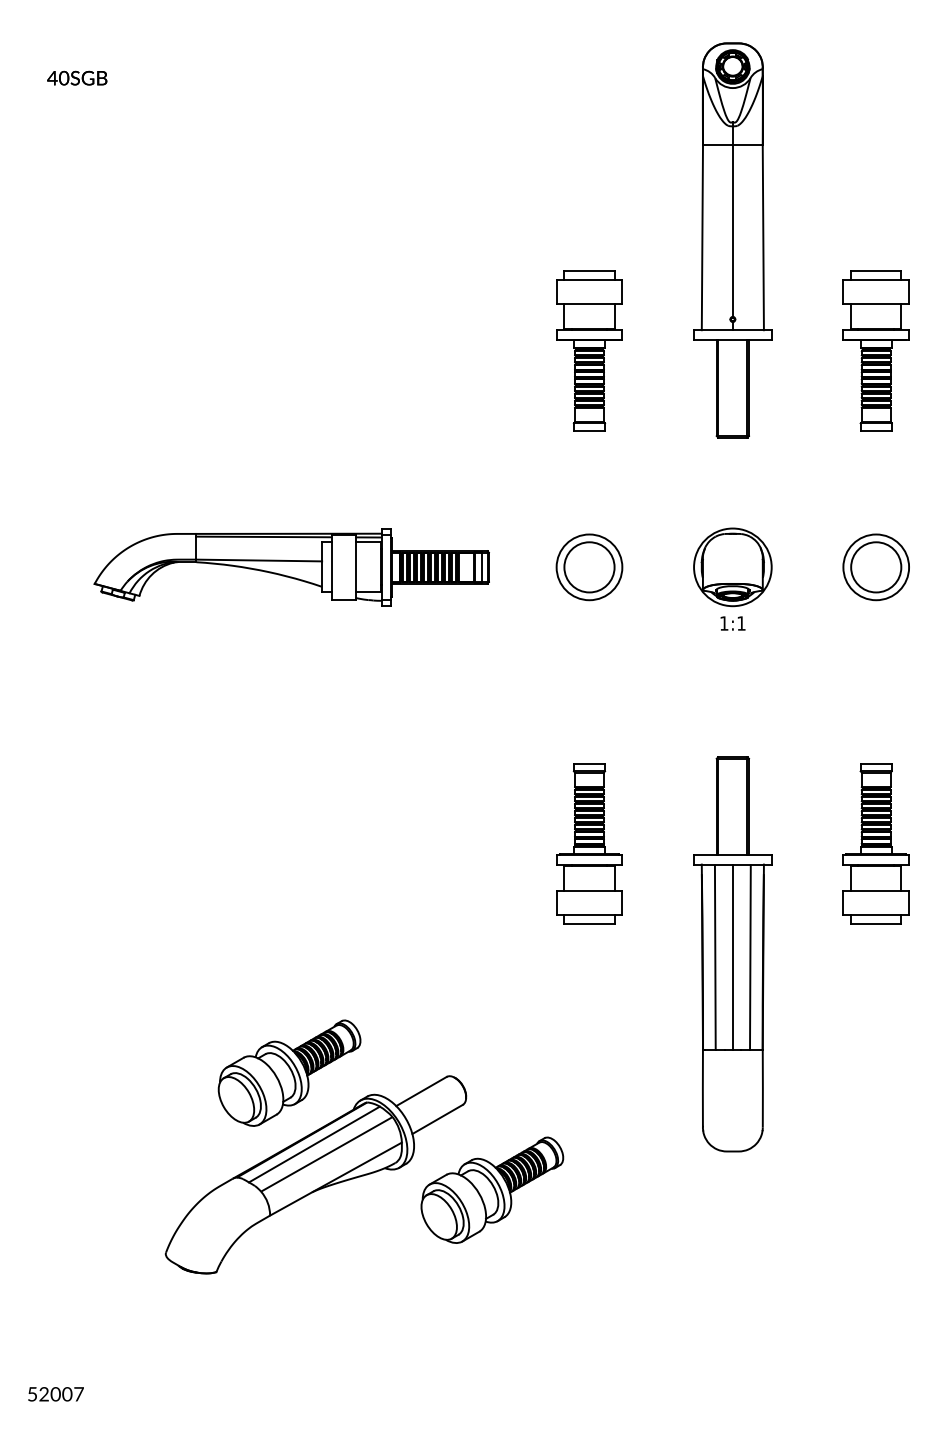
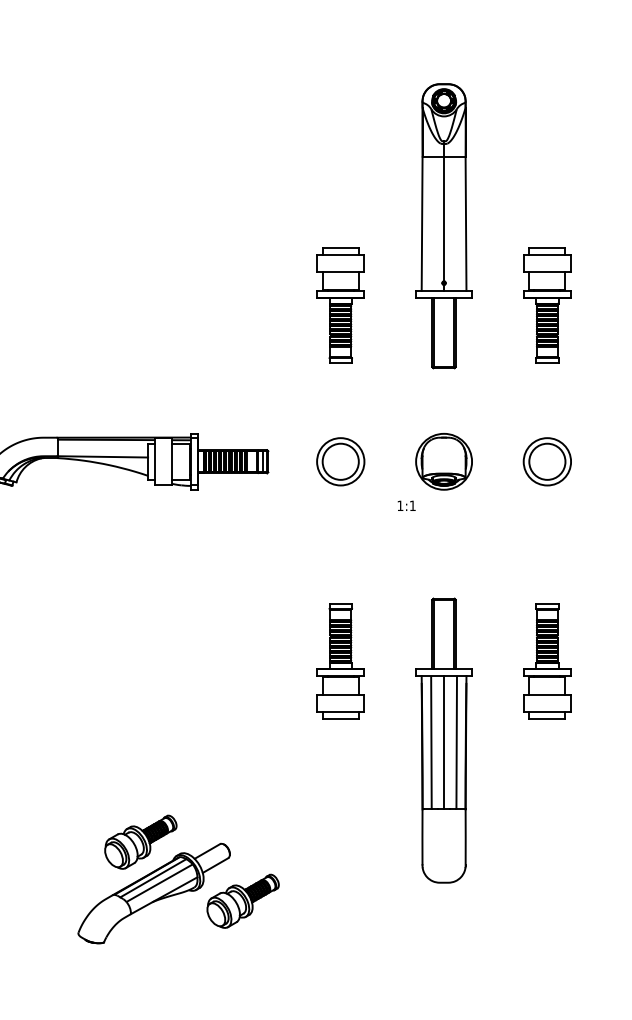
text: (732, 623) -> (406, 505), moved
part: (364, 1146) -> (178, 879), size x0.7

